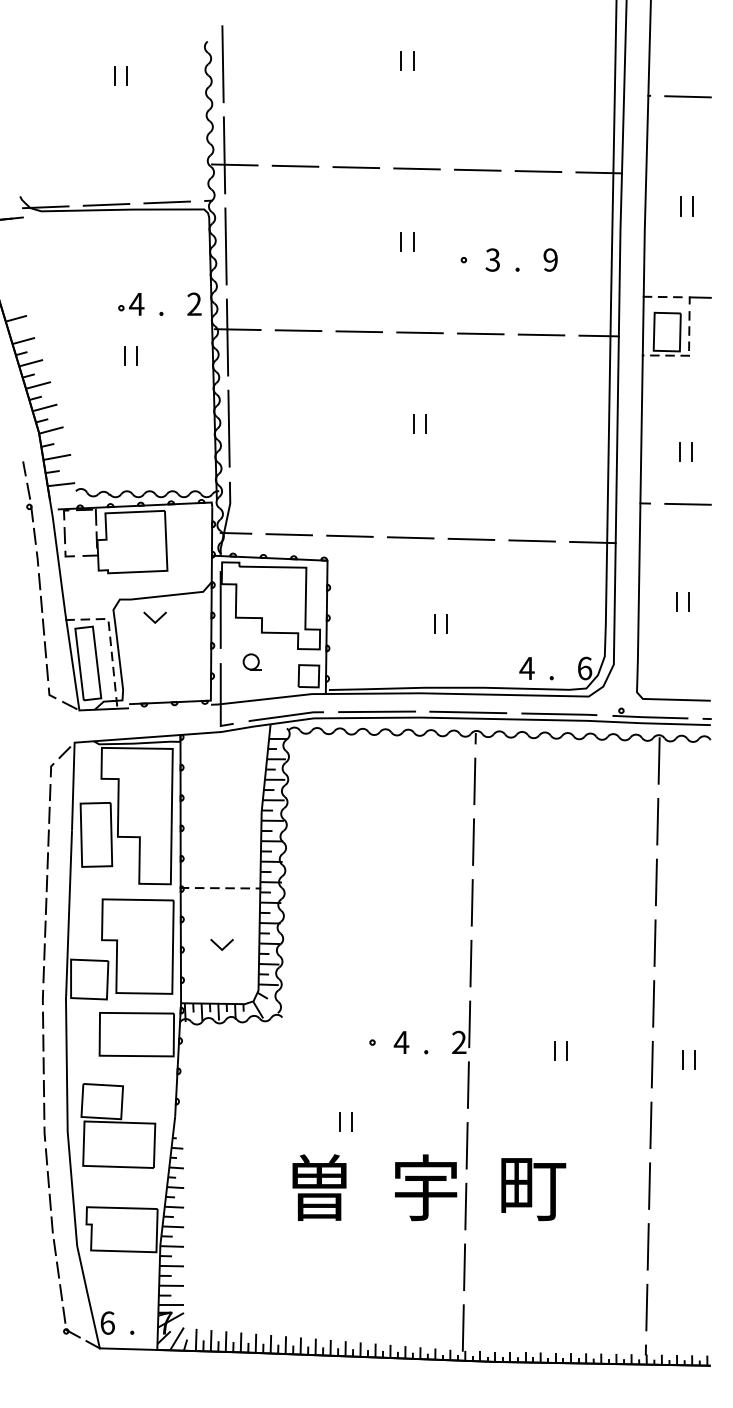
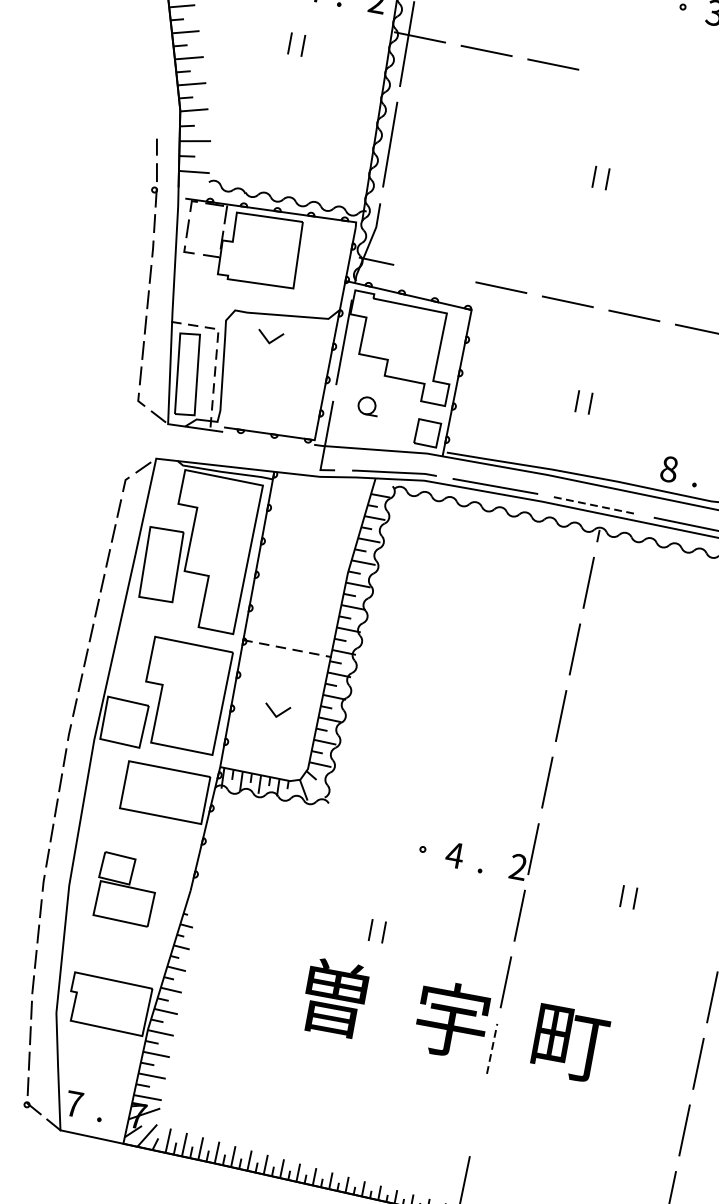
line: (419, 332) -> (619, 77), removed
line: (480, 333) -> (686, 91), removed
line: (289, 534) -> (435, 273), removed
text: (526, 668) -> (668, 469), 4 -> 8
line: (468, 712) -> (595, 505), solid -> dashed
part: (118, 1125) -> (126, 888), size x0.7
line: (465, 1206) -> (491, 1048), solid -> dashed
line: (464, 1267) -> (478, 1115), removed
text: (107, 1322) -> (74, 1103), 6 -> 7

